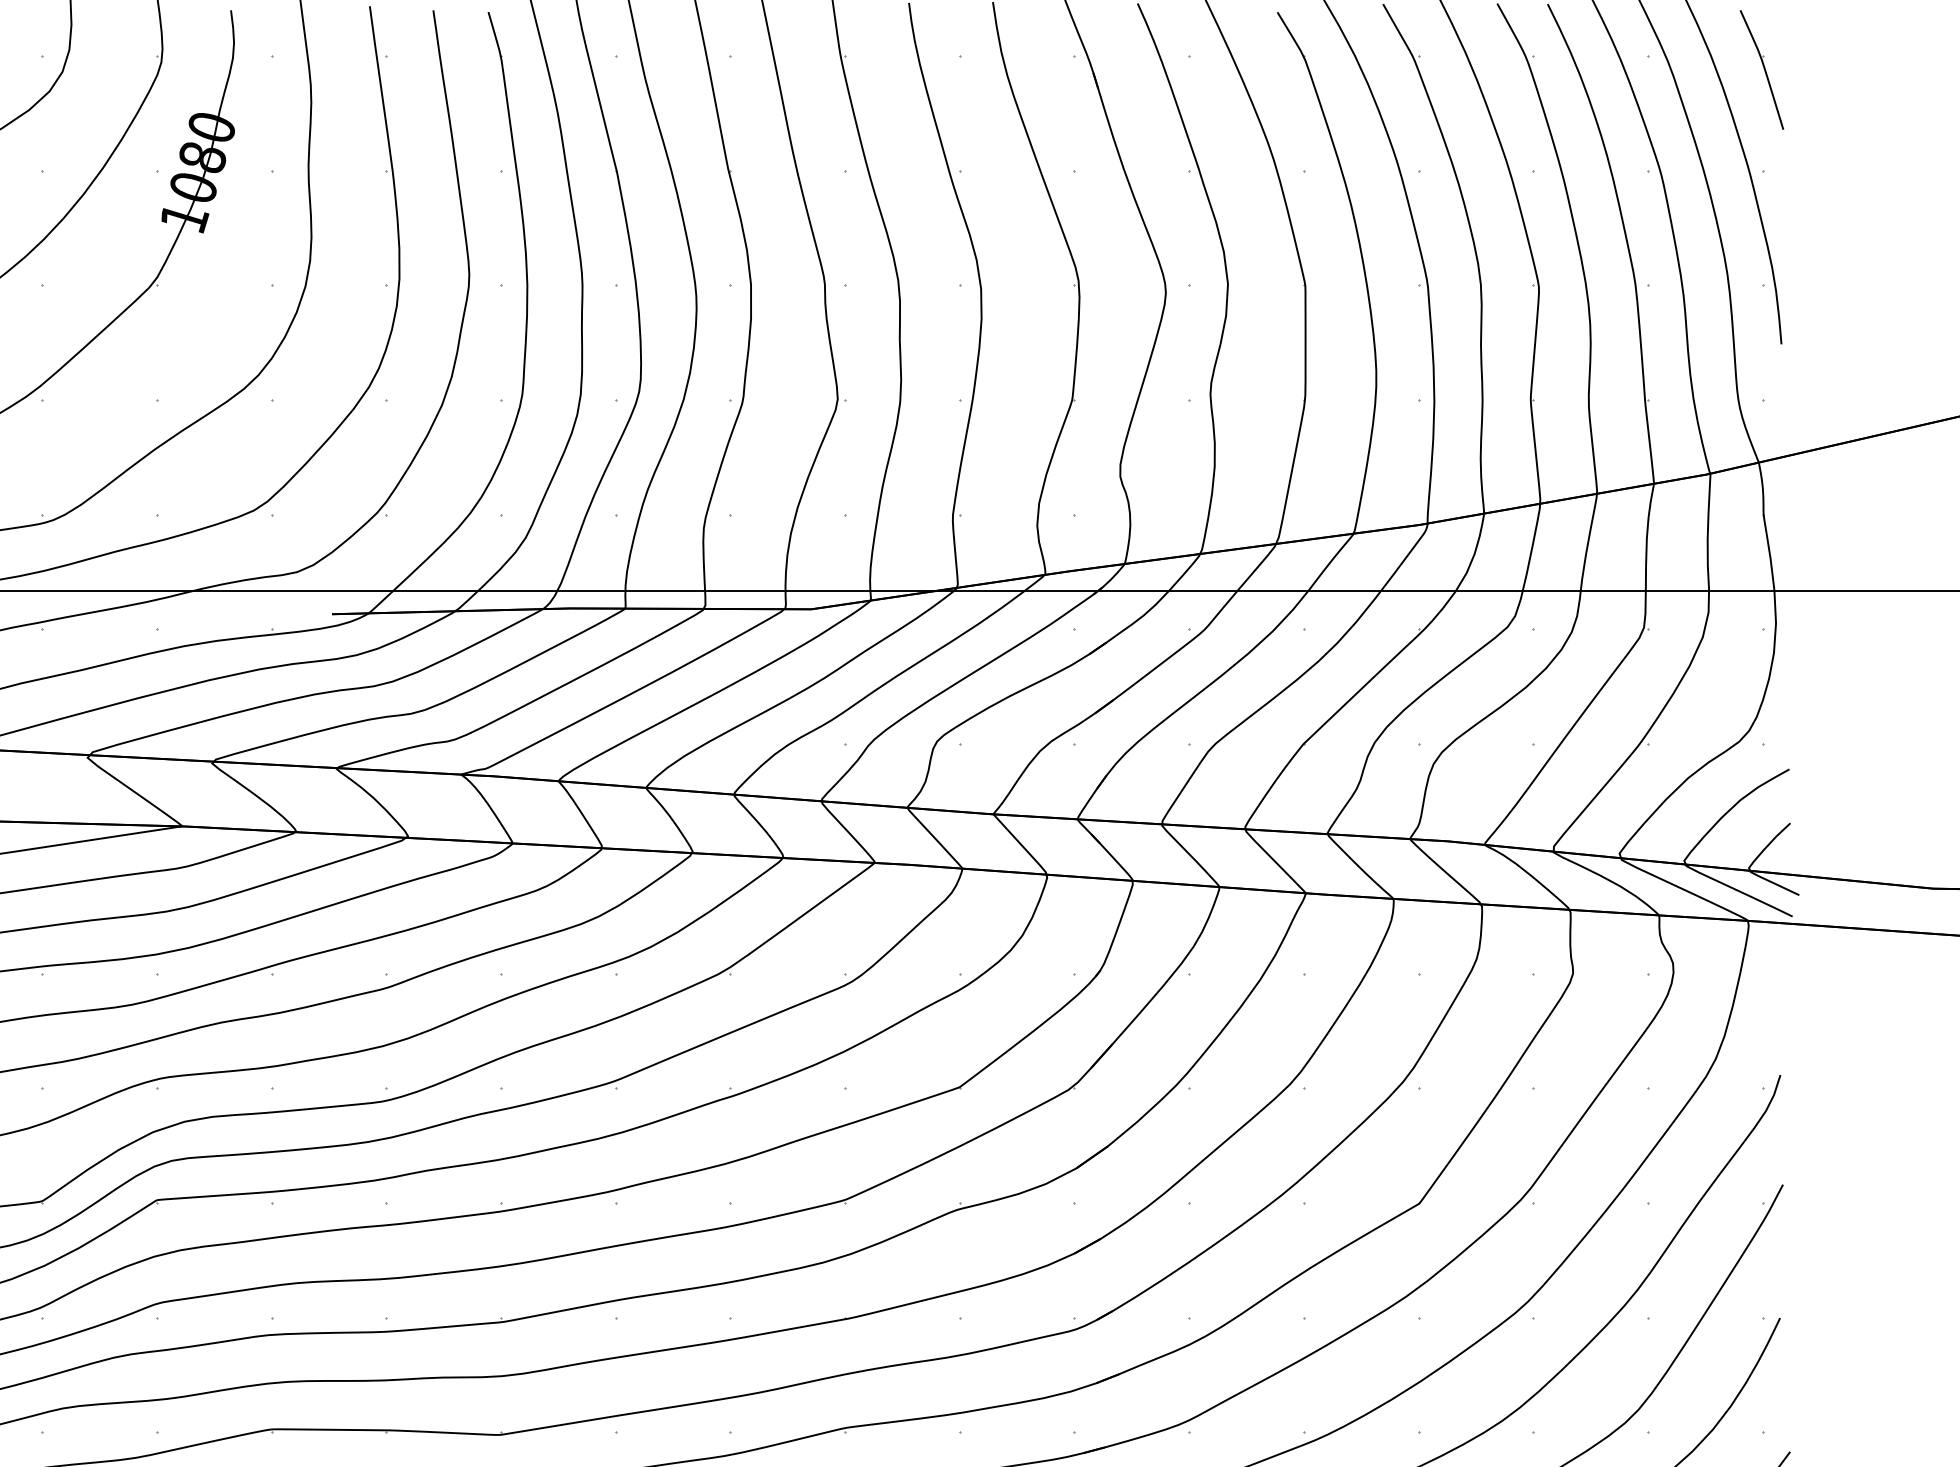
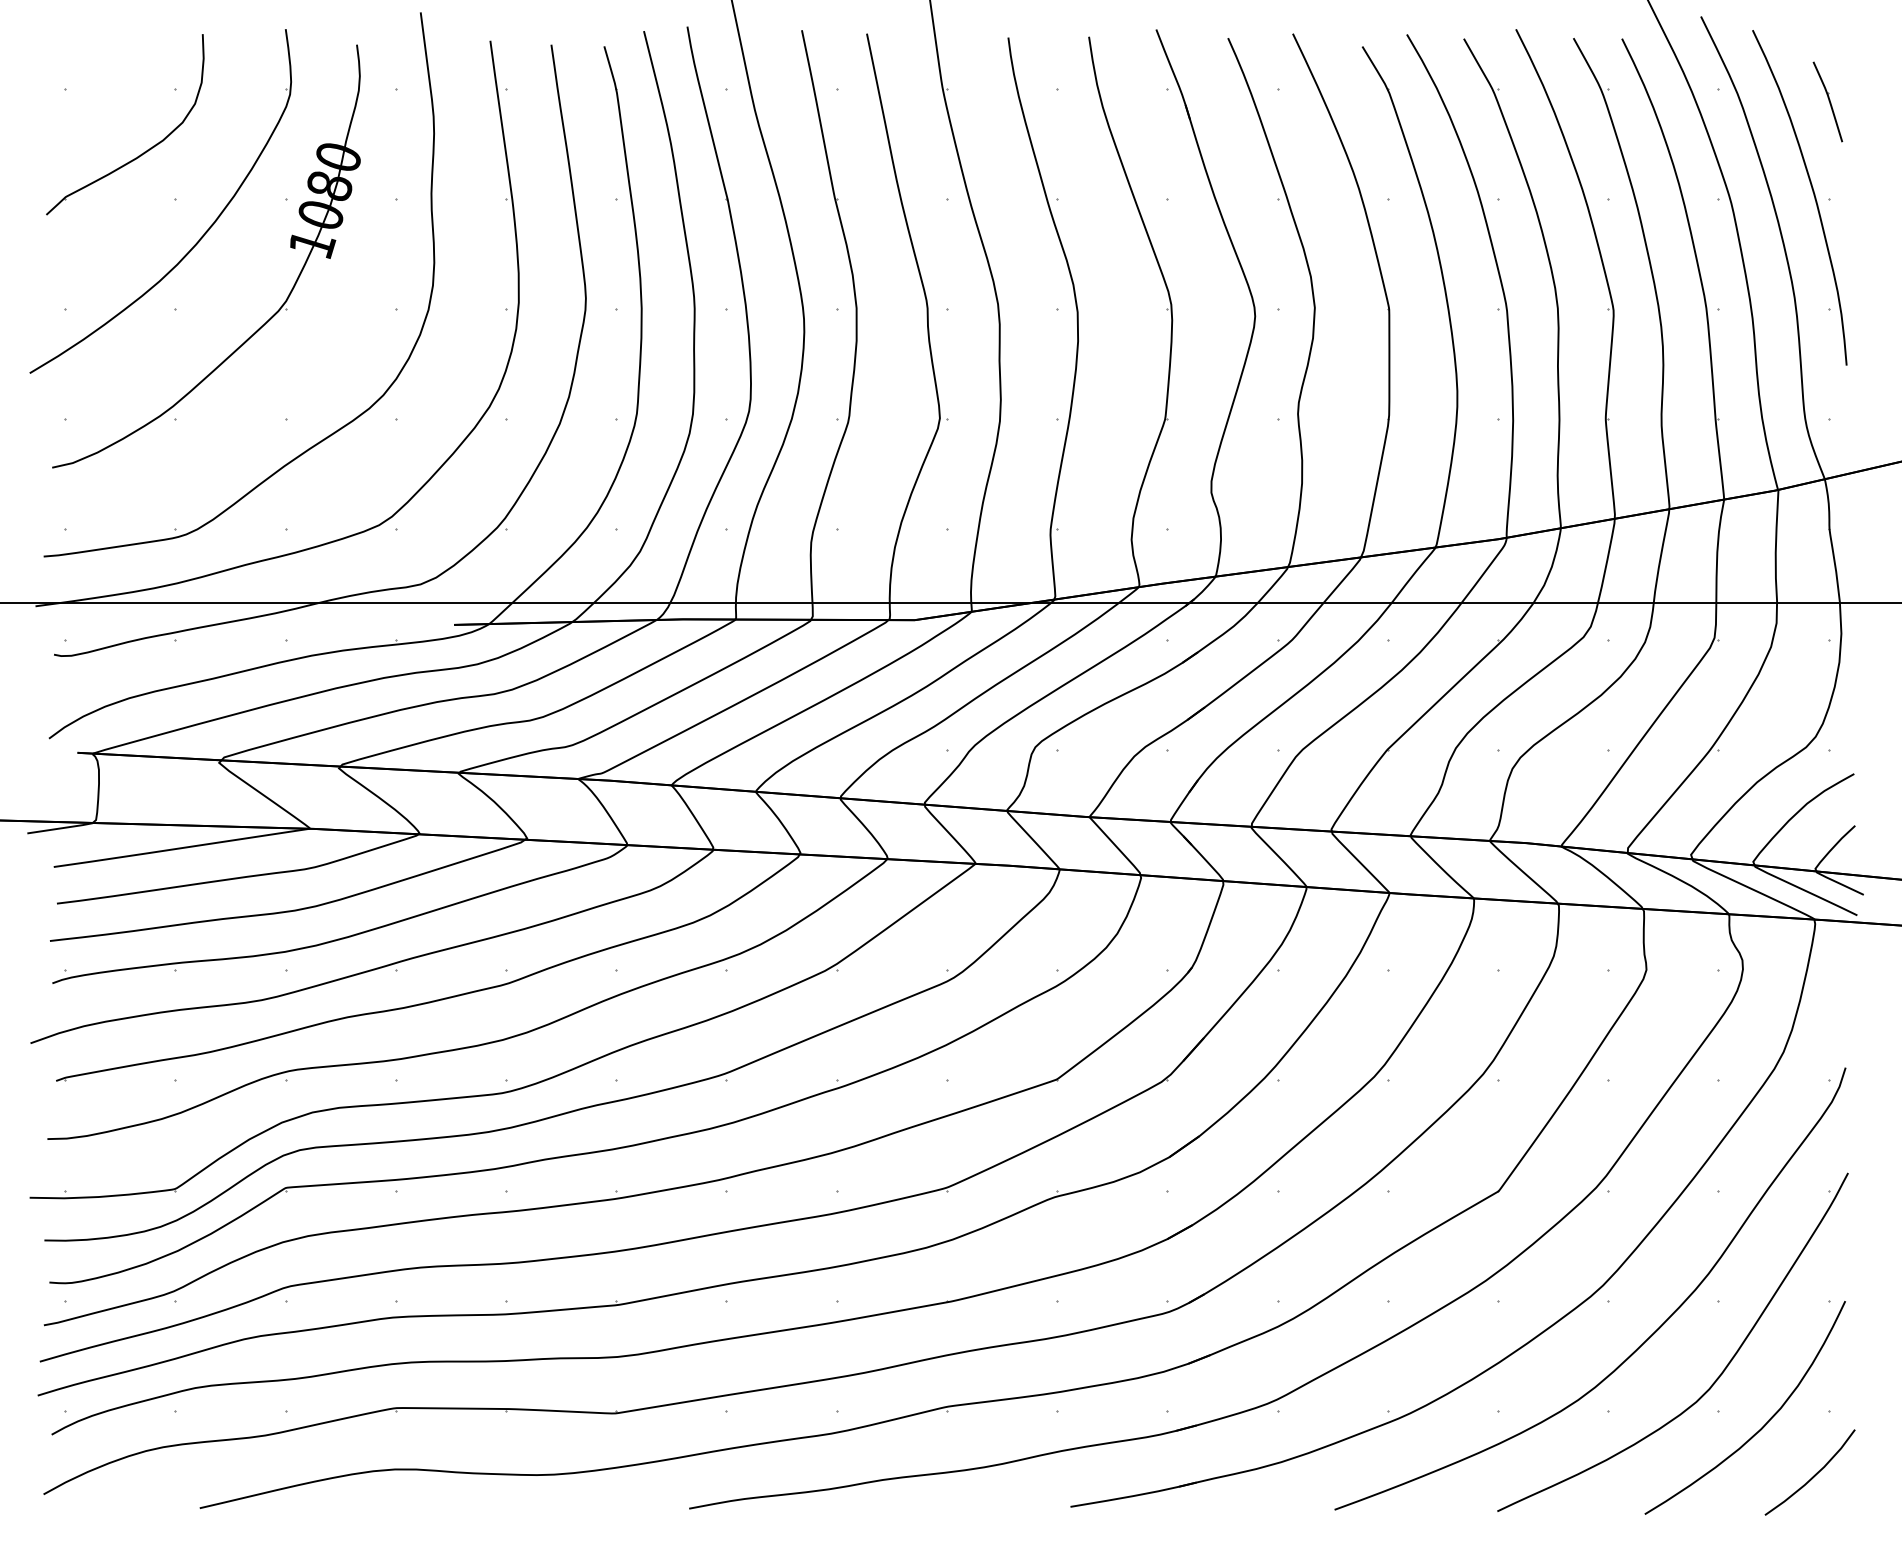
part: (1761, 69) -> (1827, 101), size x0.7

